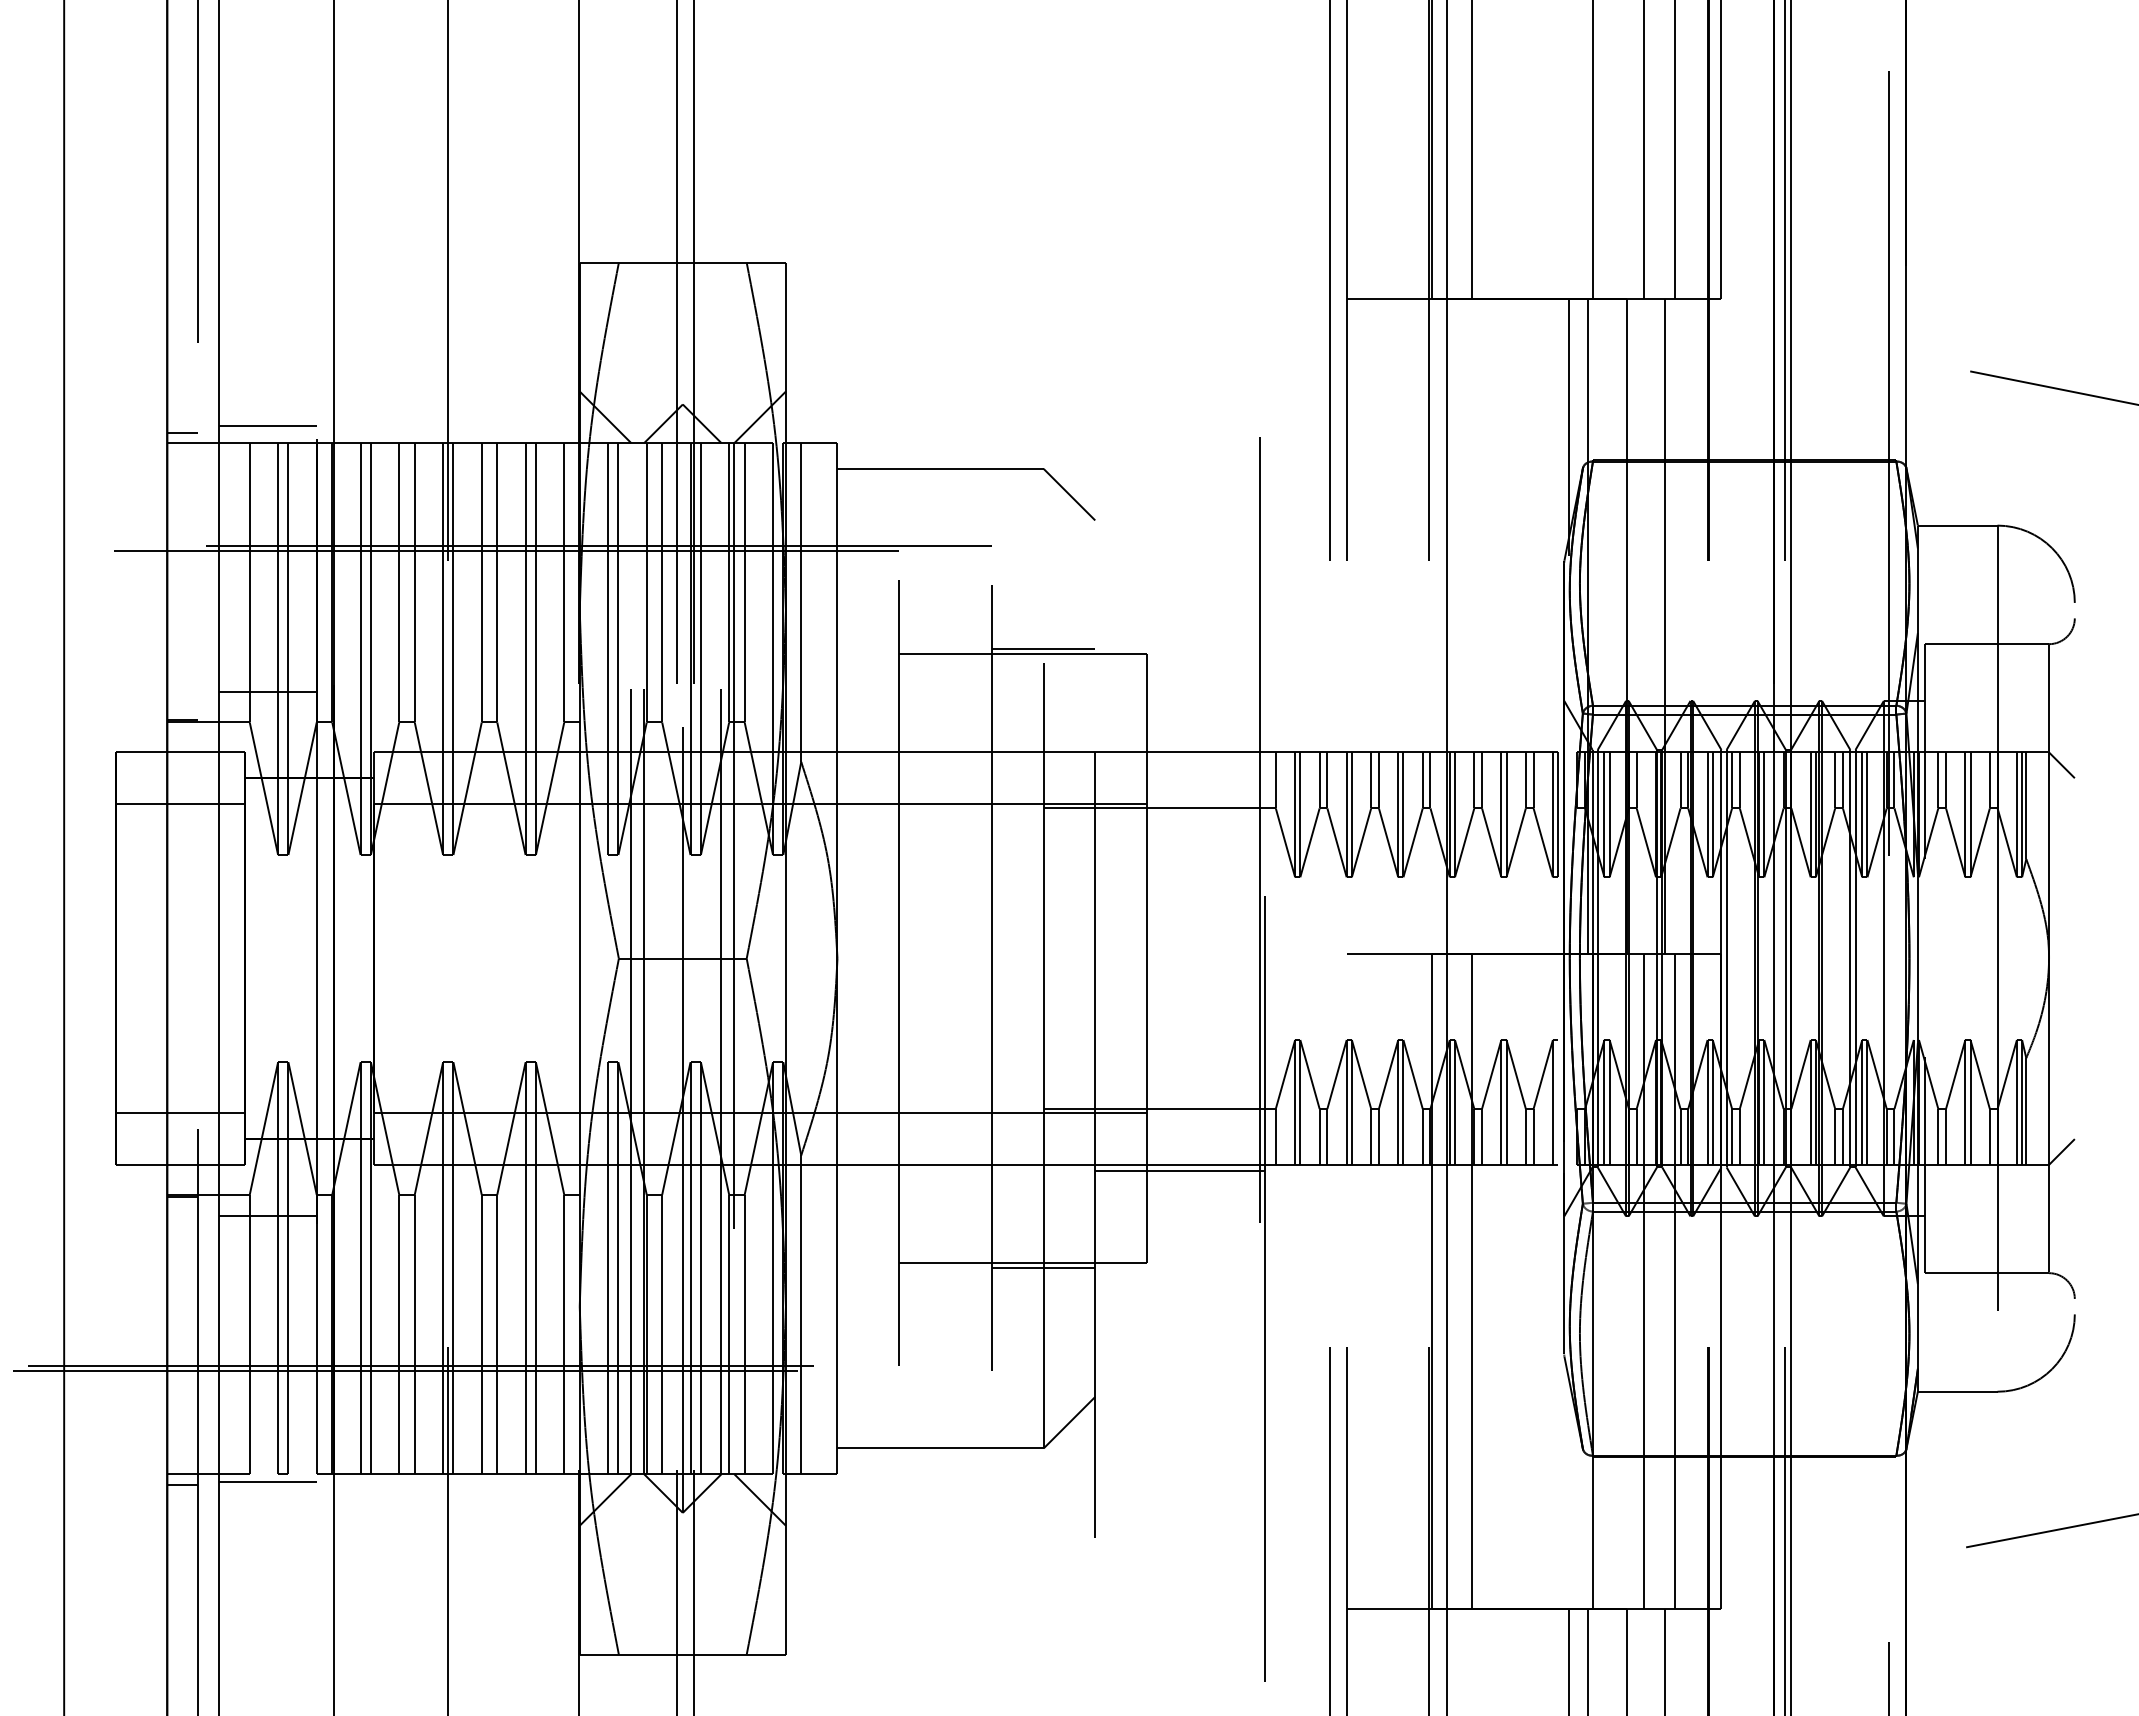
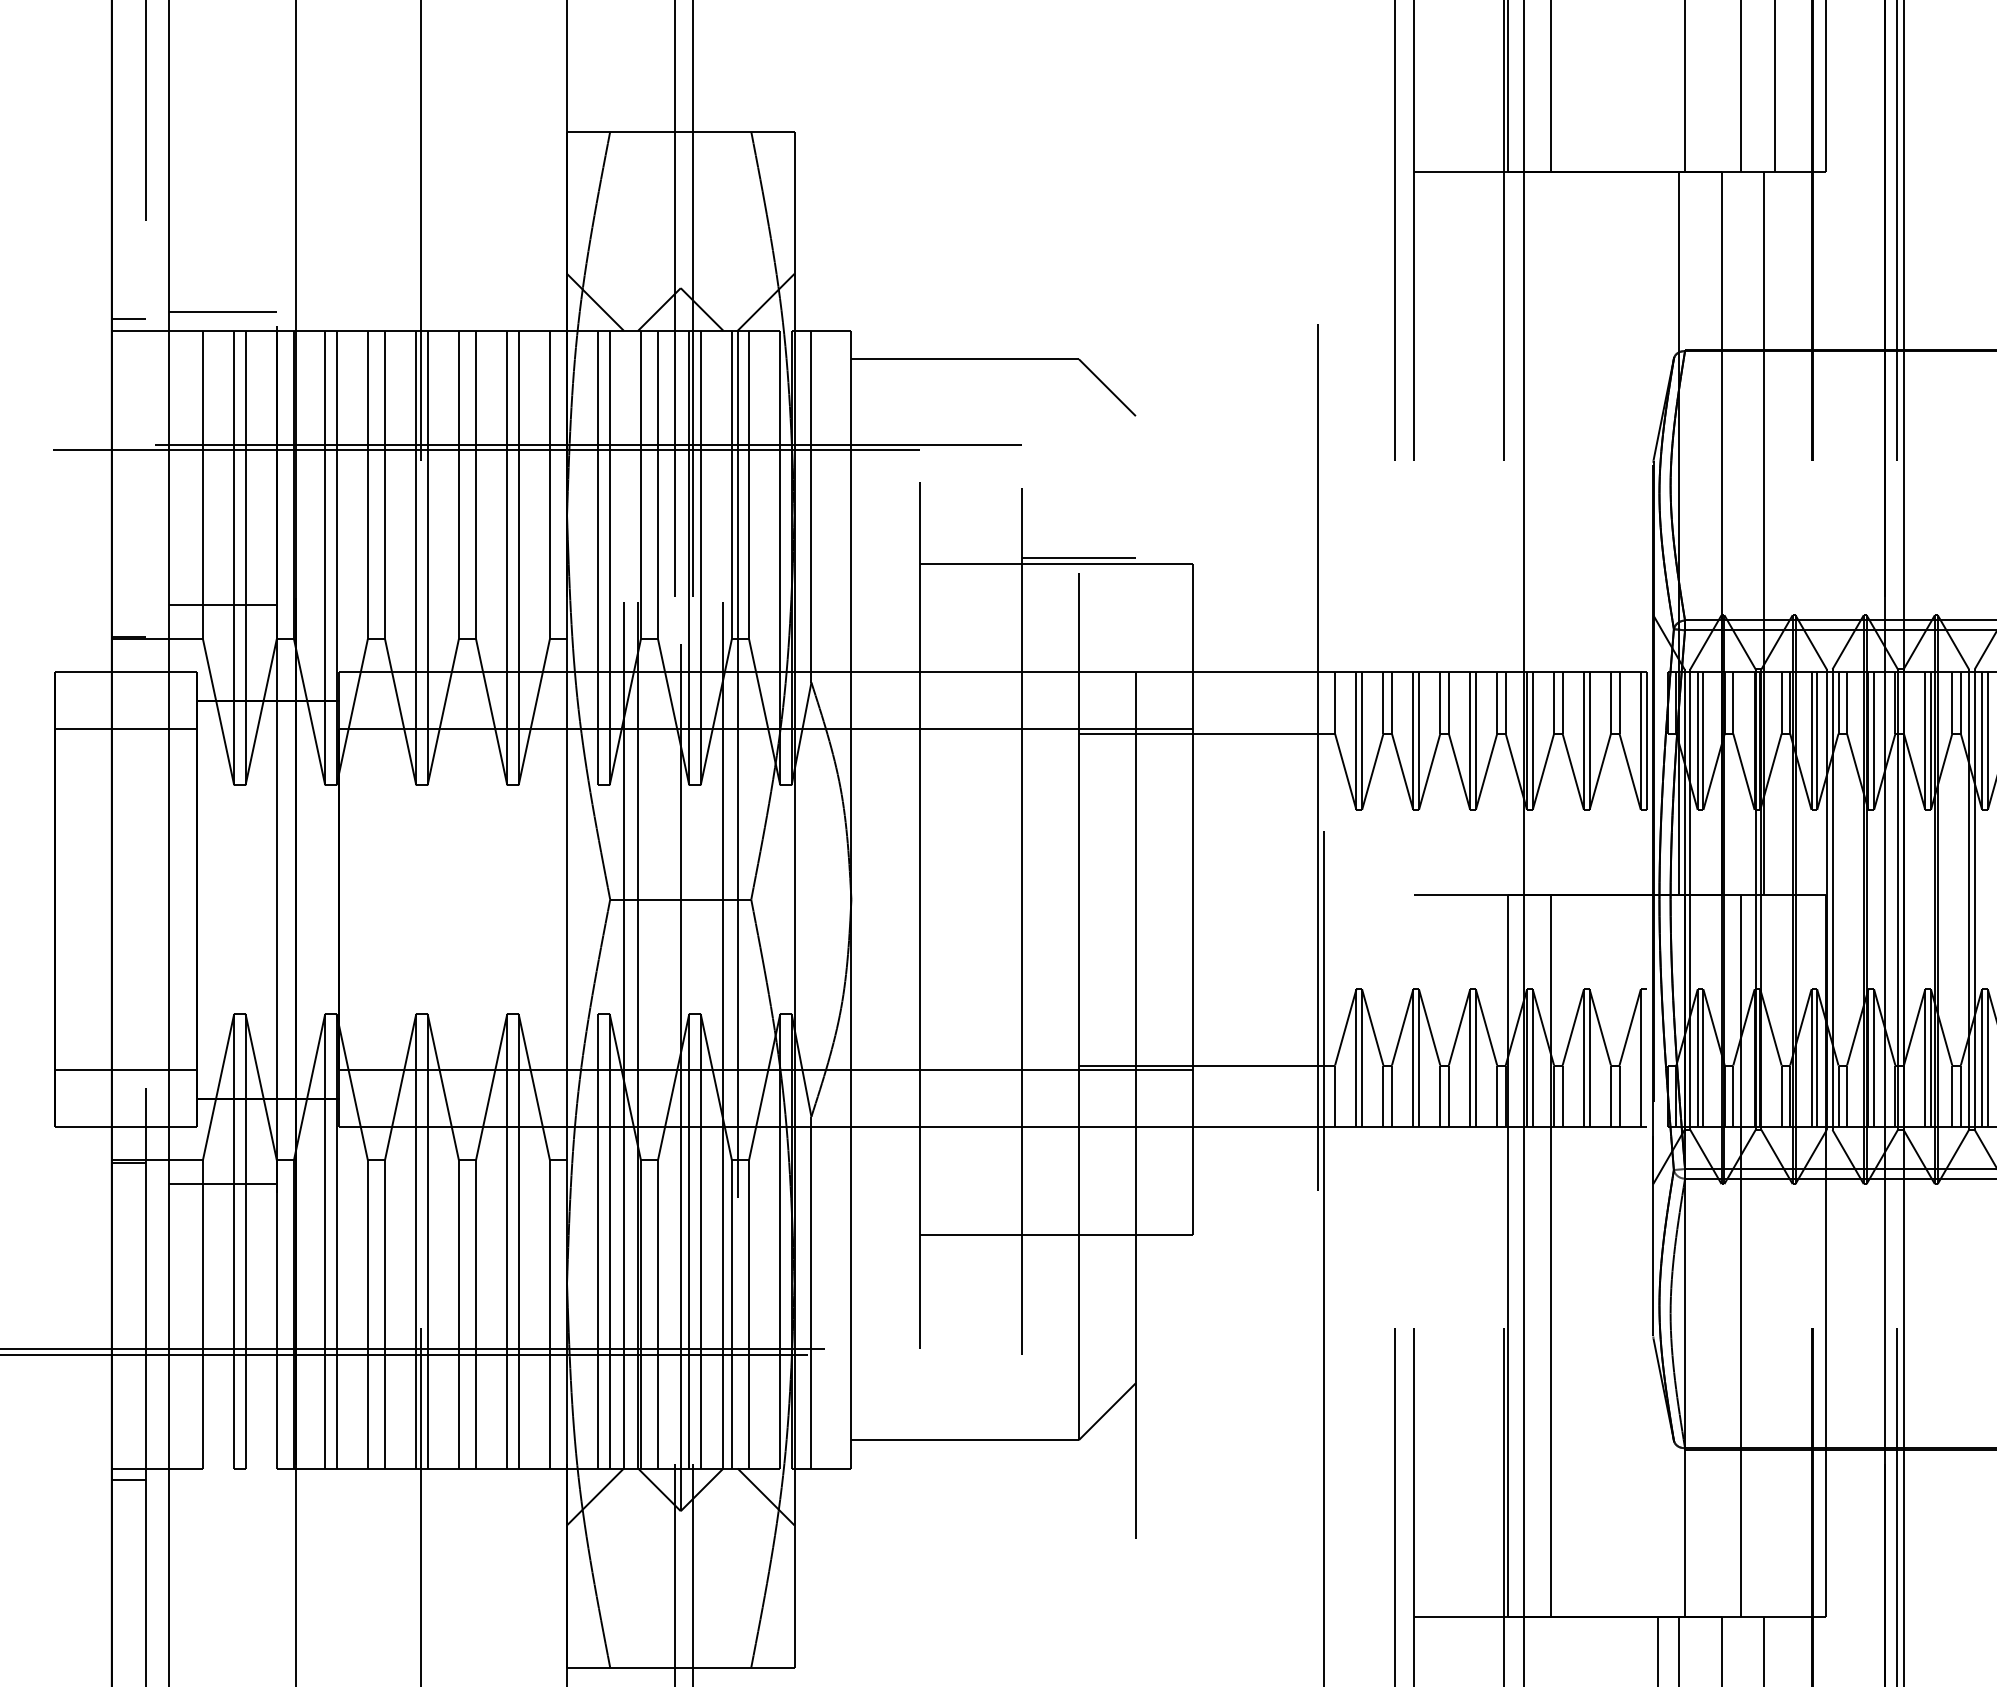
line: (1568, 427) -> (1658, 313), removed
line: (1180, 1171) -> (1229, 1134), removed
line: (1043, 1267) -> (1078, 1240), removed
line: (1674, 1281) -> (1774, 1255), removed
line: (267, 1481) -> (222, 1476), removed

